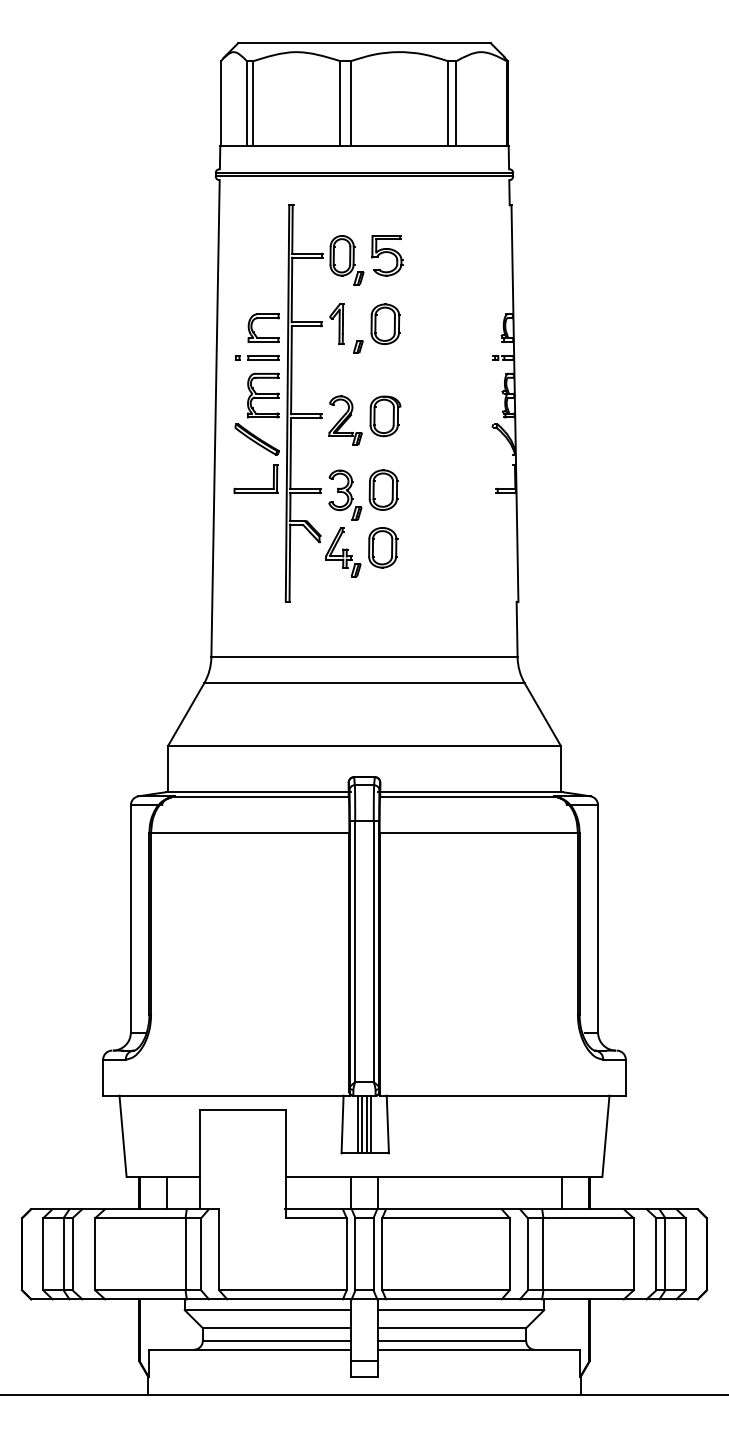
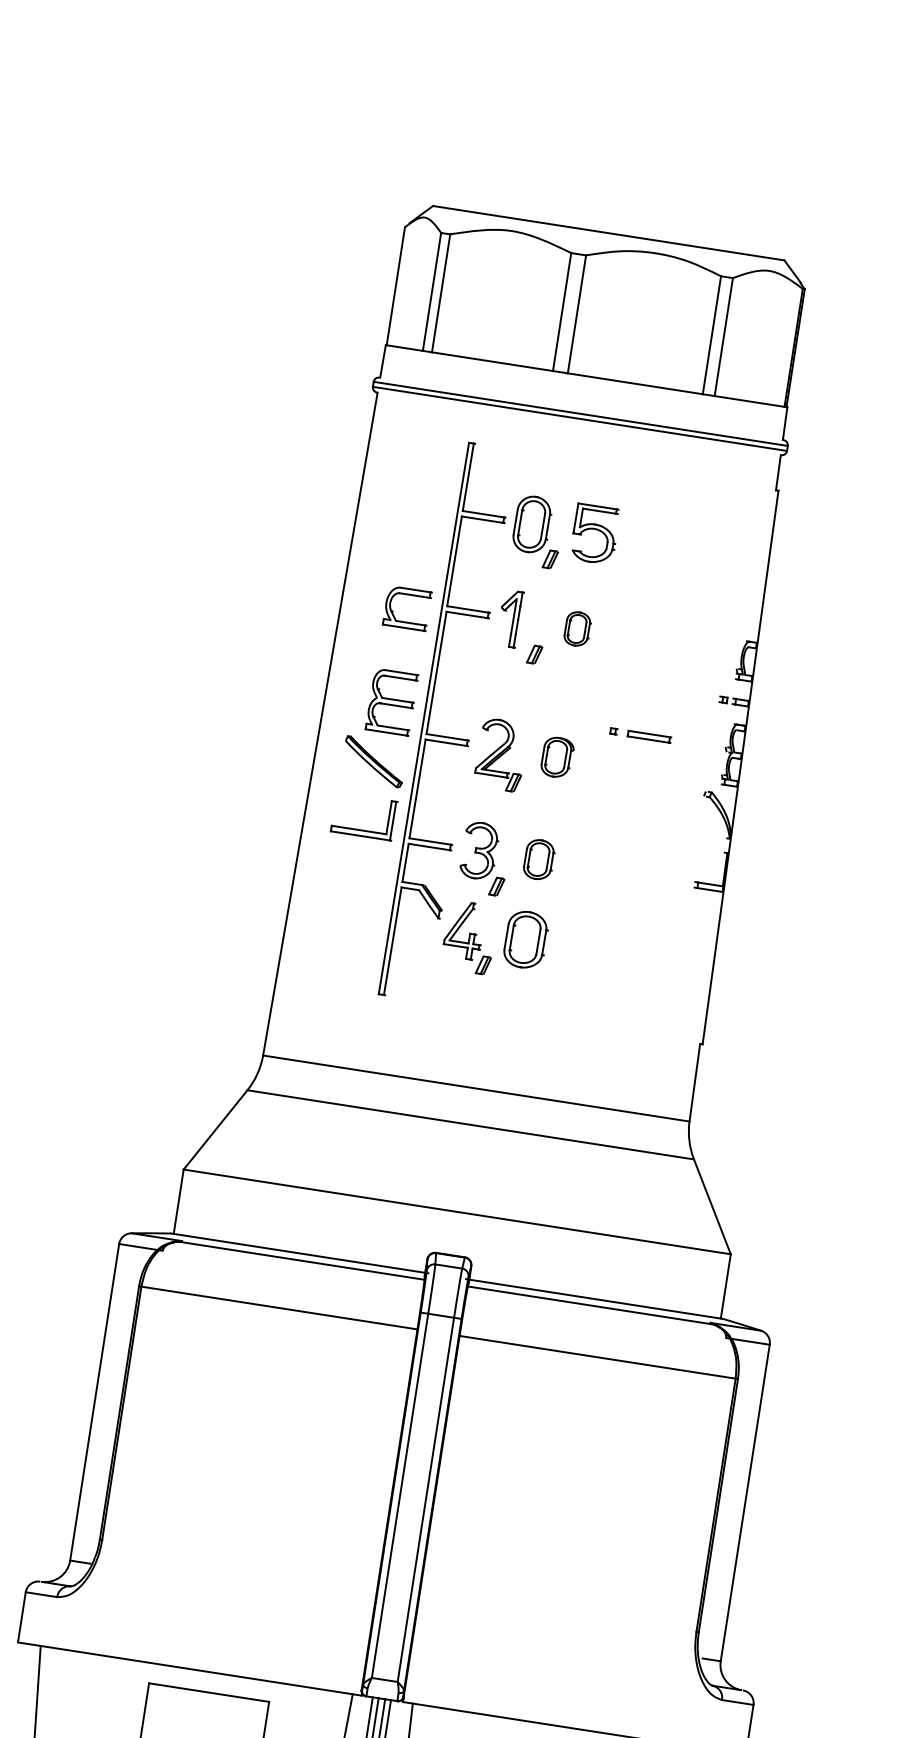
part: (385, 323) -> (577, 628), size x0.6
part: (257, 357) -> (640, 734), moved
part: (385, 416) -> (557, 757), size x0.7
part: (383, 489) -> (538, 858), size x0.7

